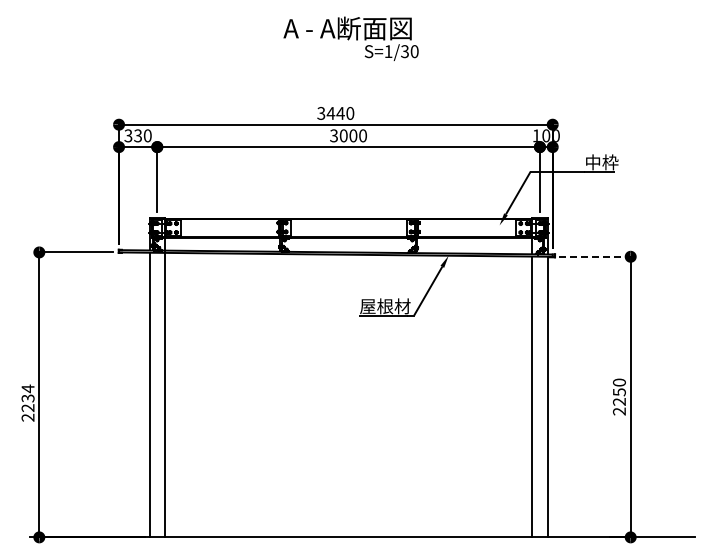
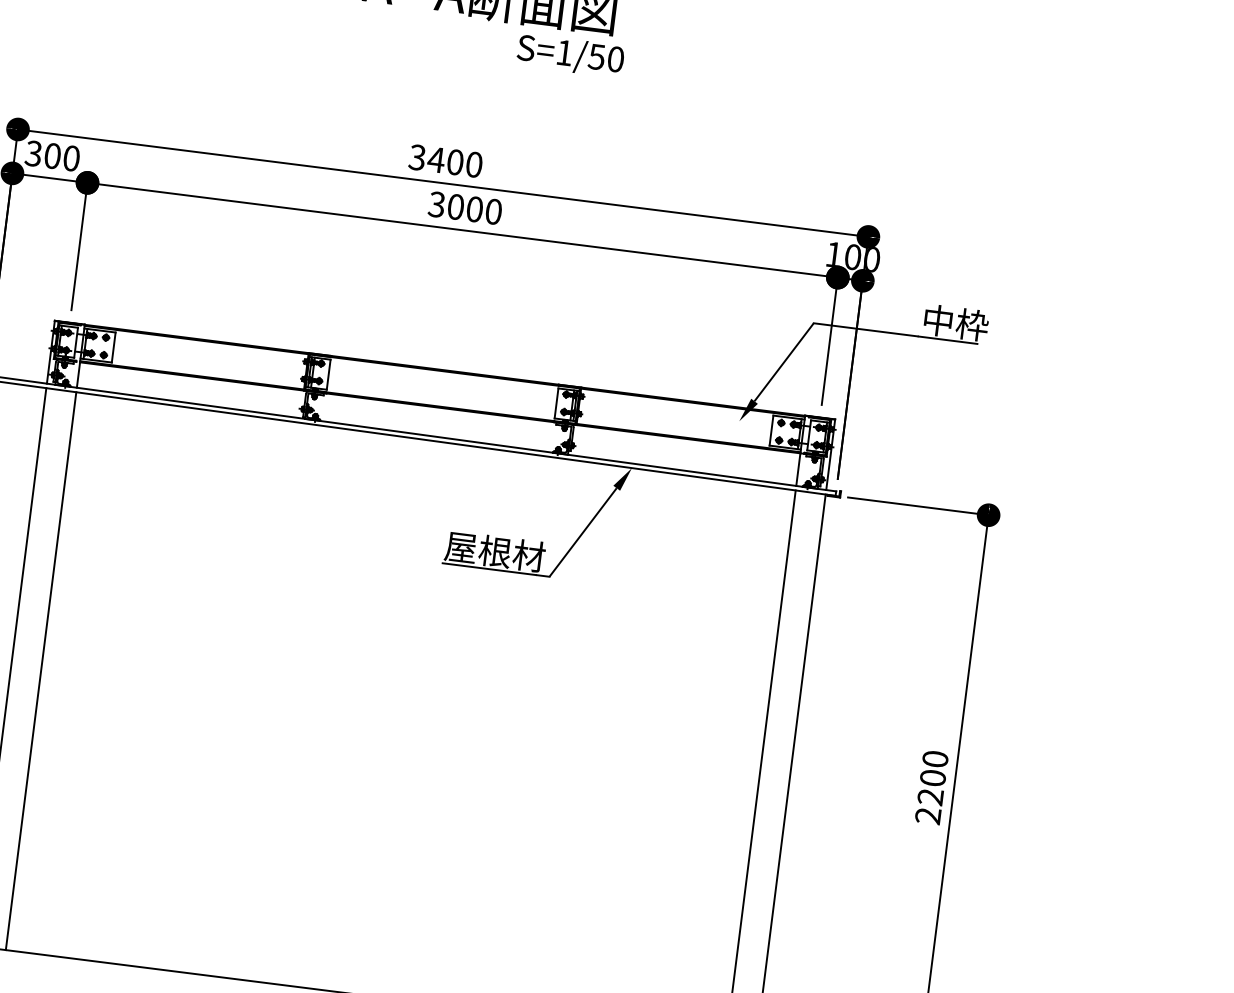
text: (404, 51) -> (595, 56), S=1/30 -> S=1/50
text: (340, 113) -> (455, 162), 3440 -> 3400
text: (138, 135) -> (53, 155), 330 -> 300
line: (594, 256) -> (917, 505), dashed -> solid
text: (619, 392) -> (933, 778), 2250 -> 2200

